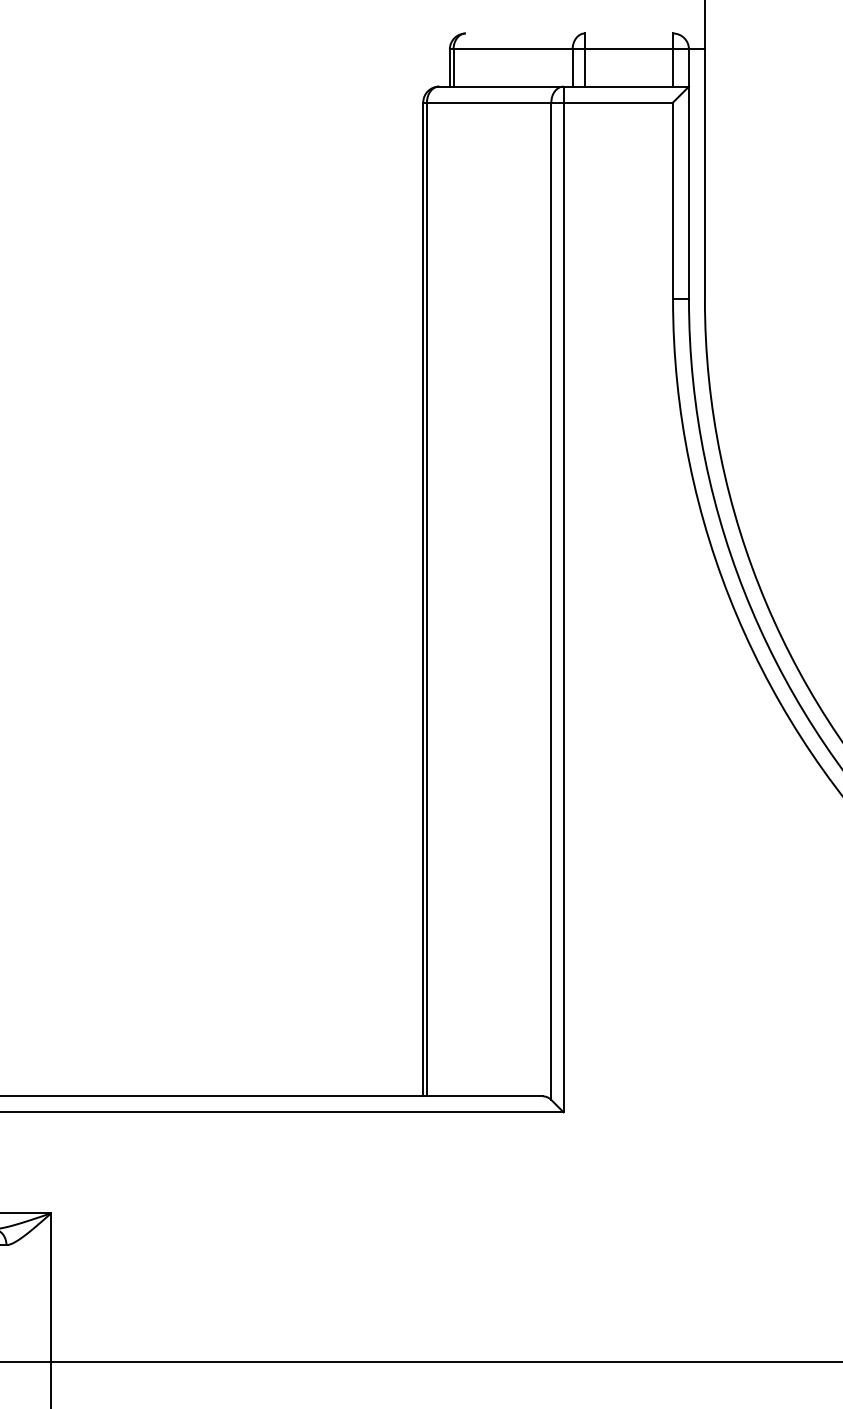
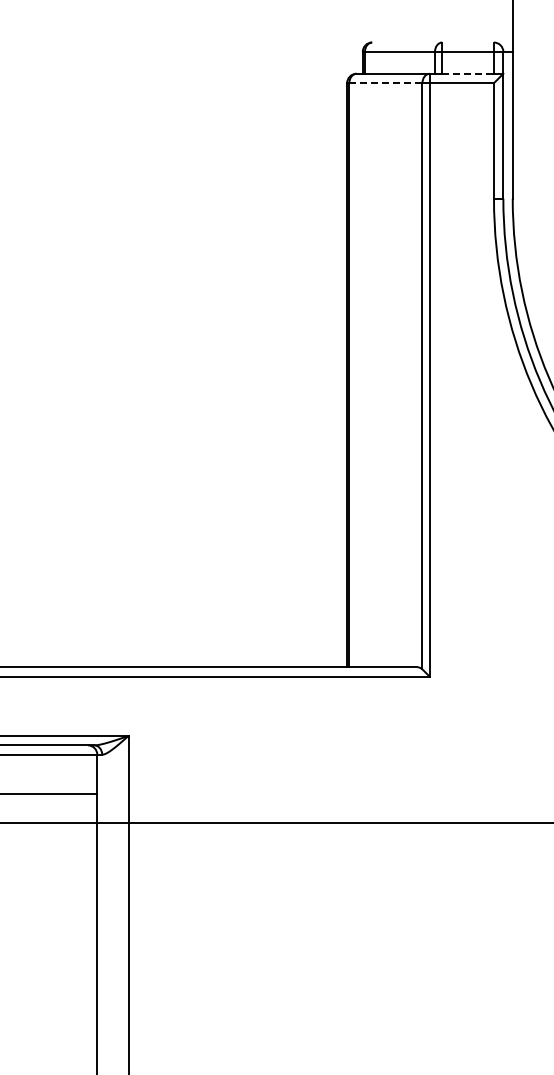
line: (629, 86) -> (468, 73), solid -> dashed
line: (488, 103) -> (385, 83), solid -> dashed

